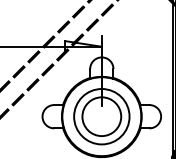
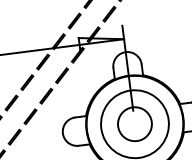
circle: (101, 116) -> (134, 124), size x0.71

